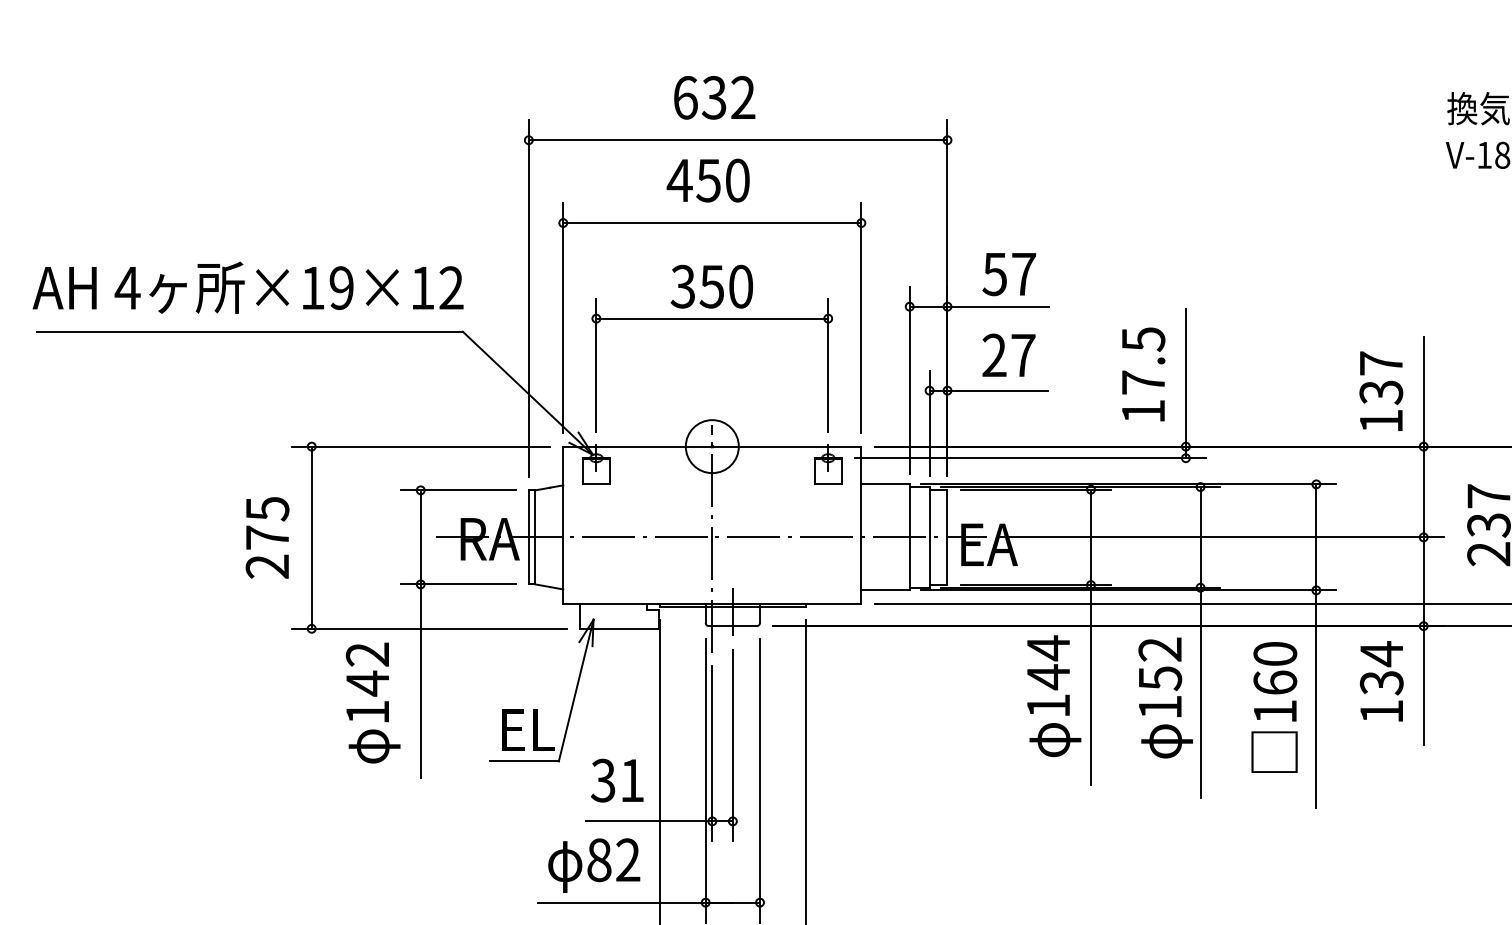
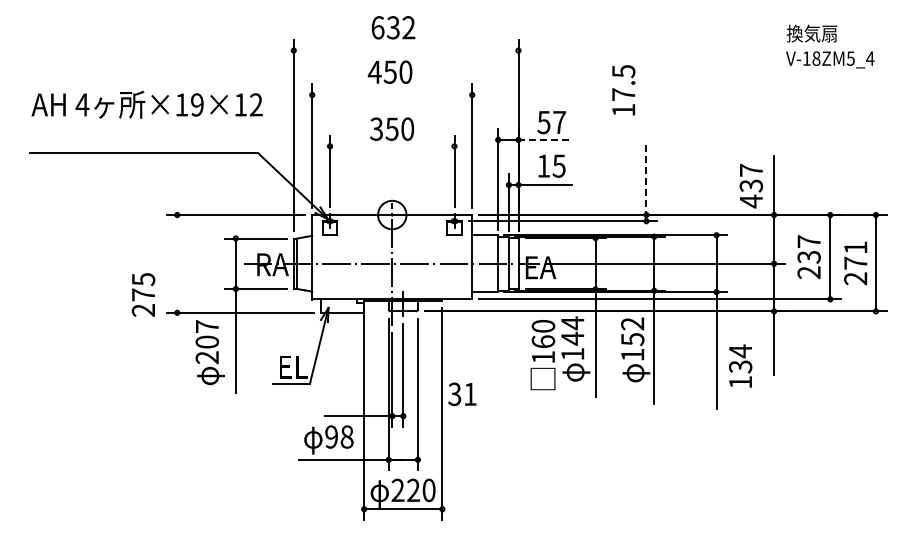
line: (736, 140) -> (405, 50), removed
line: (712, 223) -> (392, 95), removed
text: (246, 287) -> (146, 104), moved
line: (997, 305) -> (545, 139), solid -> dashed
line: (710, 318) -> (391, 146), removed
text: (1008, 354) -> (551, 165), 27 -> 15
text: (1143, 374) -> (623, 90), moved
line: (1185, 380) -> (646, 179), solid -> dashed
text: (1381, 421) -> (751, 201), 137 -> 437
text: (267, 536) -> (143, 294), moved
line: (312, 536) -> (177, 263), removed
text: (1381, 680) -> (740, 365), moved
text: (368, 684) -> (207, 342), 142 -> 207
text: (1273, 708) -> (542, 355), moved
text: (617, 779) -> (462, 393), moved
text: (613, 859) -> (339, 436), 82 -> 98

